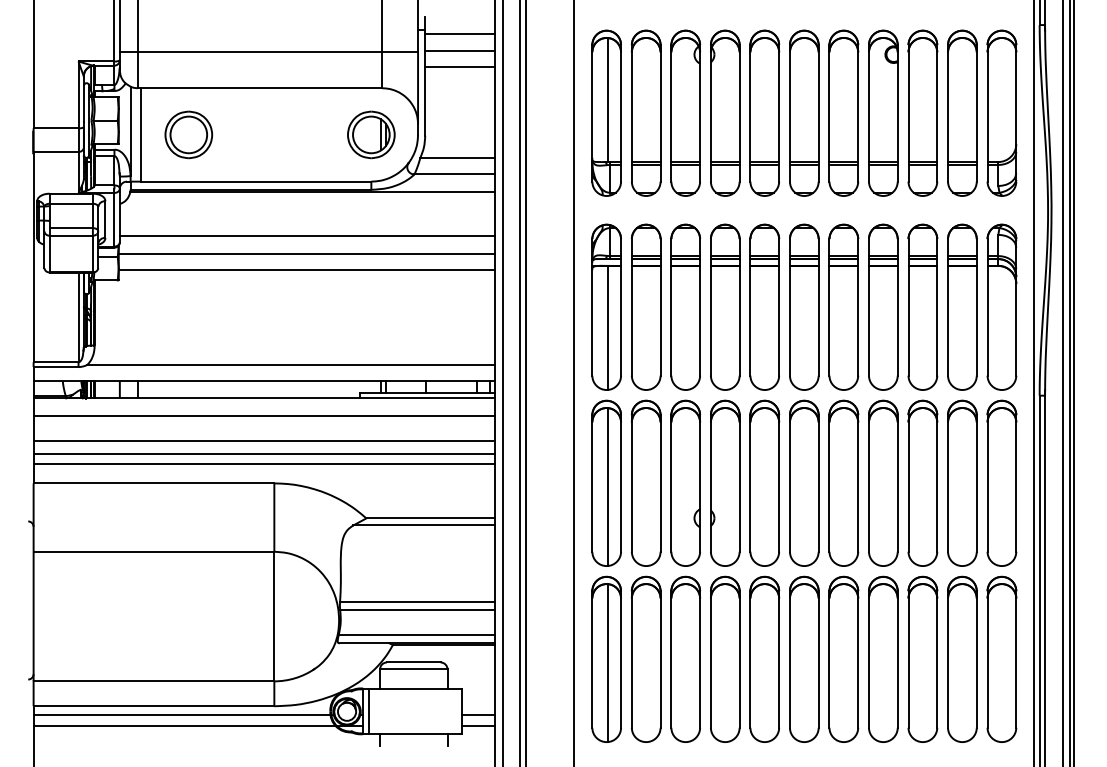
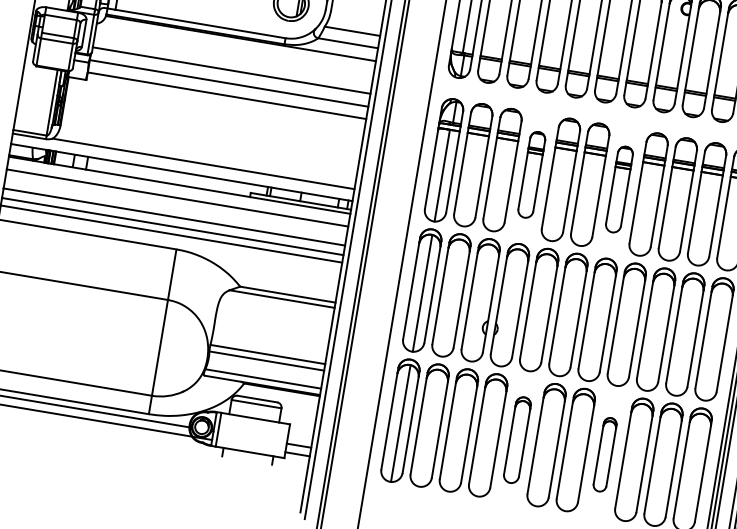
part: (725, 306) -> (531, 174), size x0.7
part: (843, 306) -> (619, 189), size x0.7
part: (764, 658) -> (517, 439), size x0.7
part: (883, 658) -> (605, 454), size x0.6

